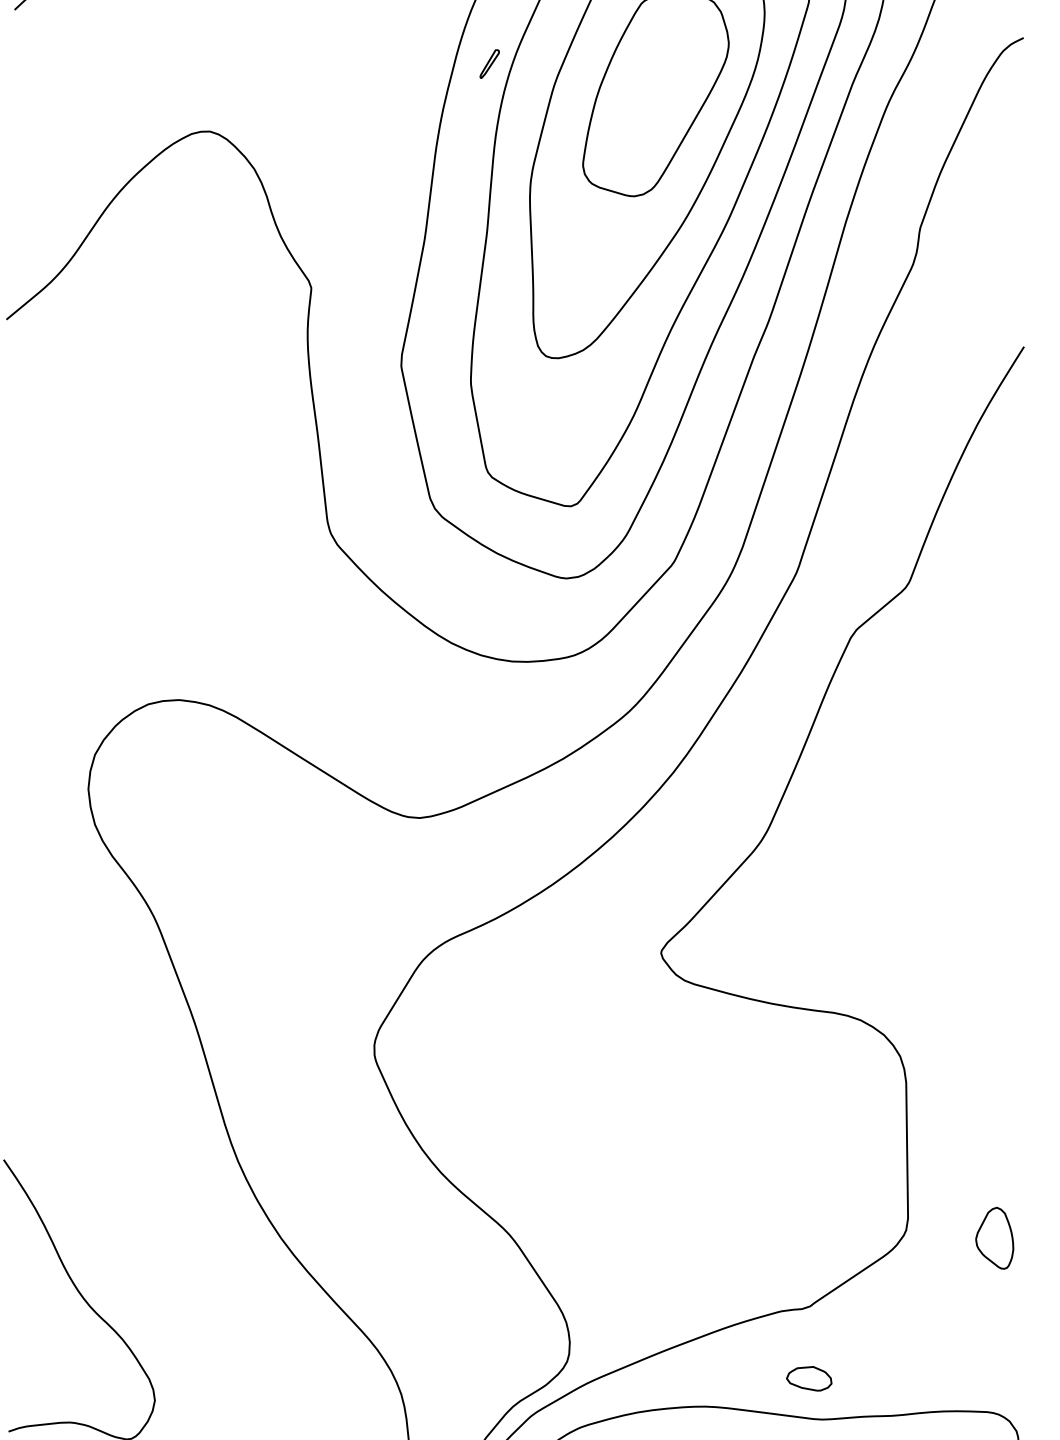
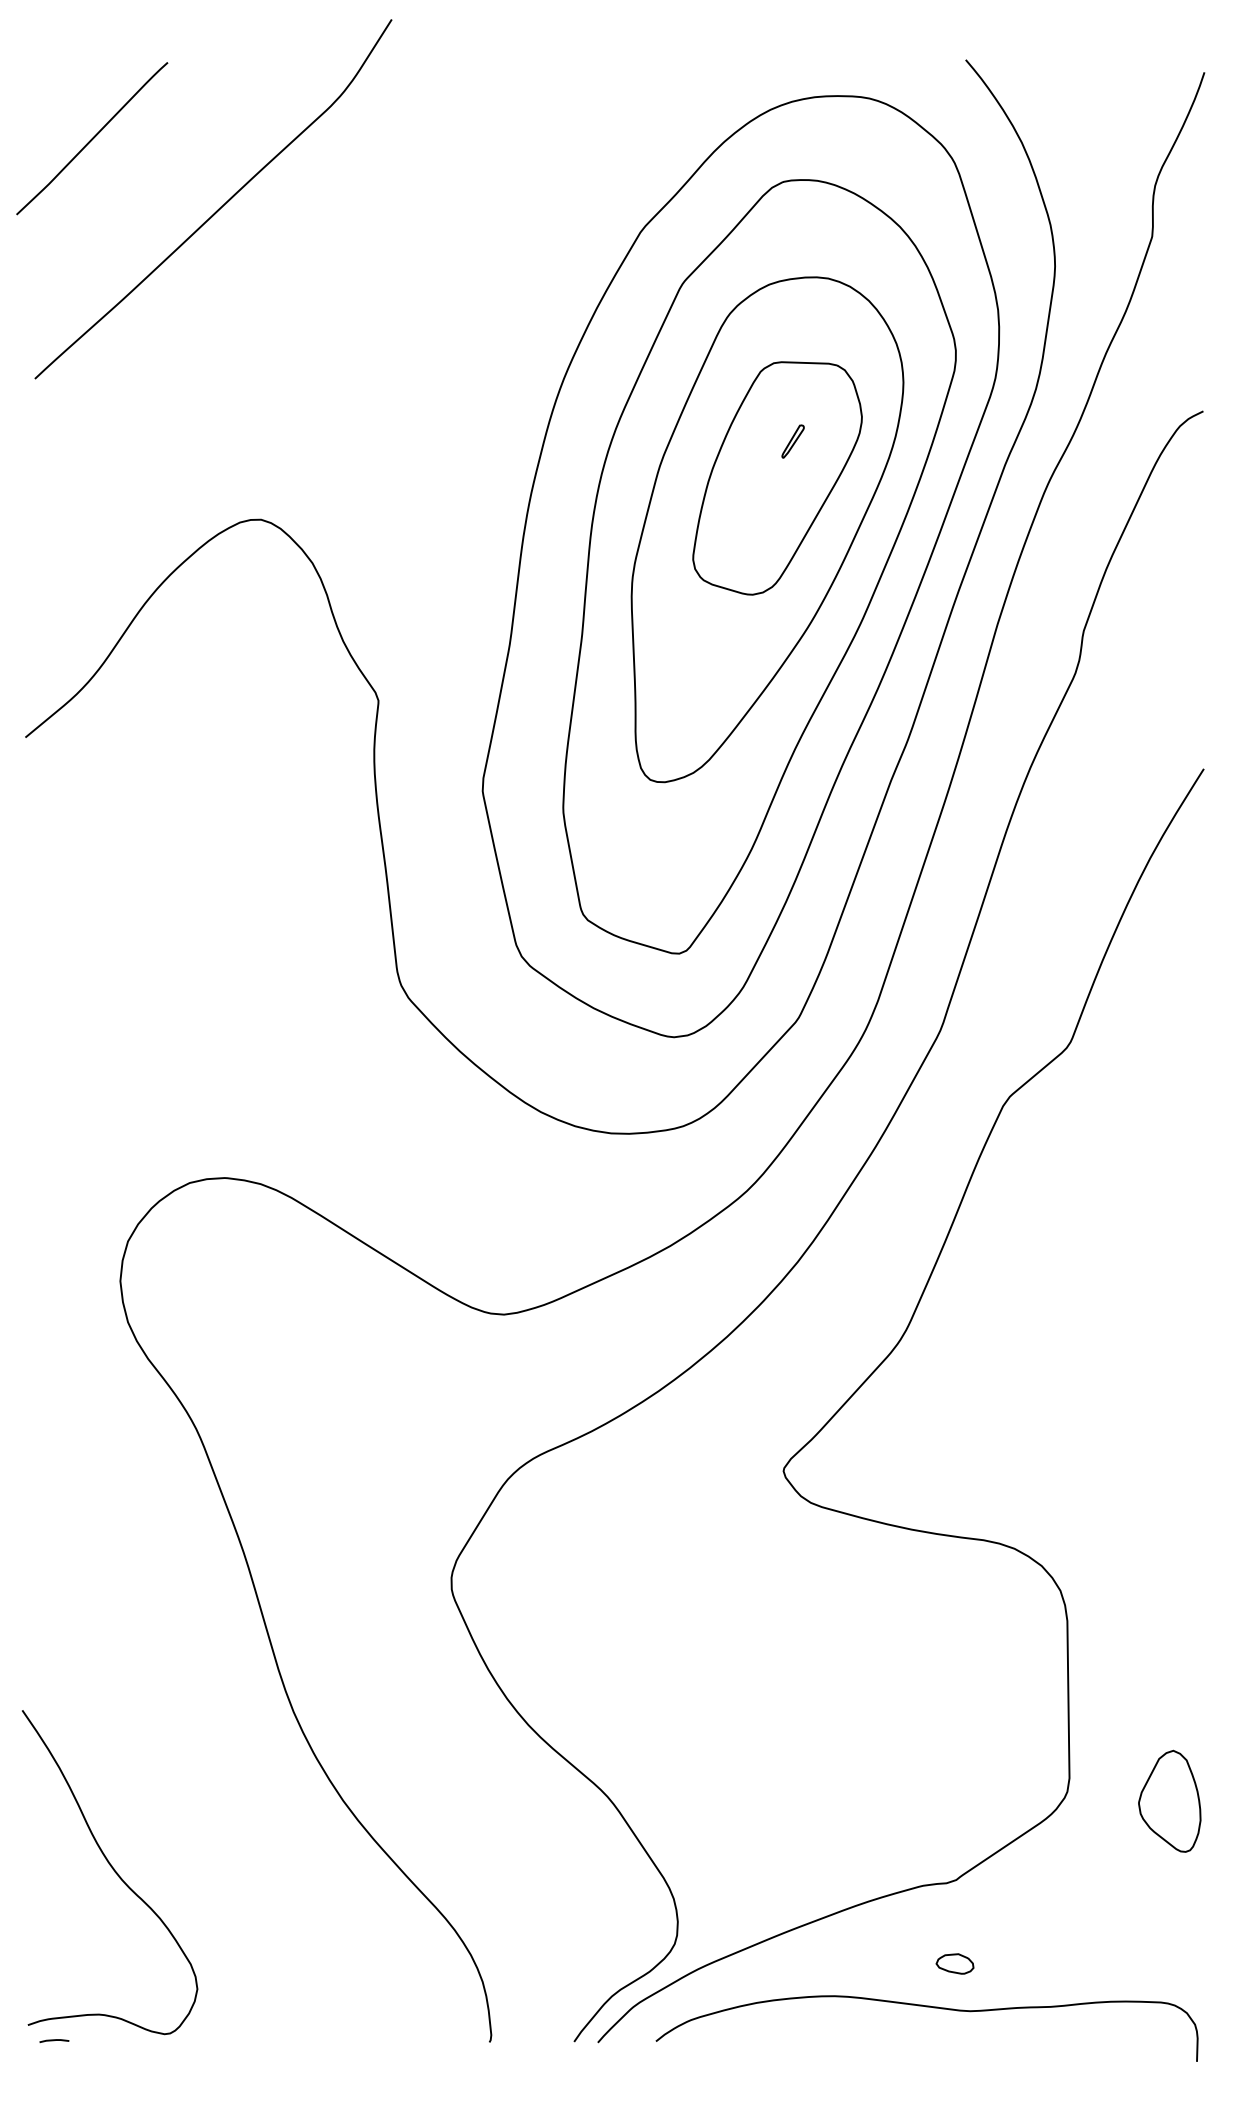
part: (489, 64) -> (792, 441), moved
part: (994, 1237) -> (1169, 1800), size x1.43
part: (808, 1378) -> (954, 1963), size x0.71

